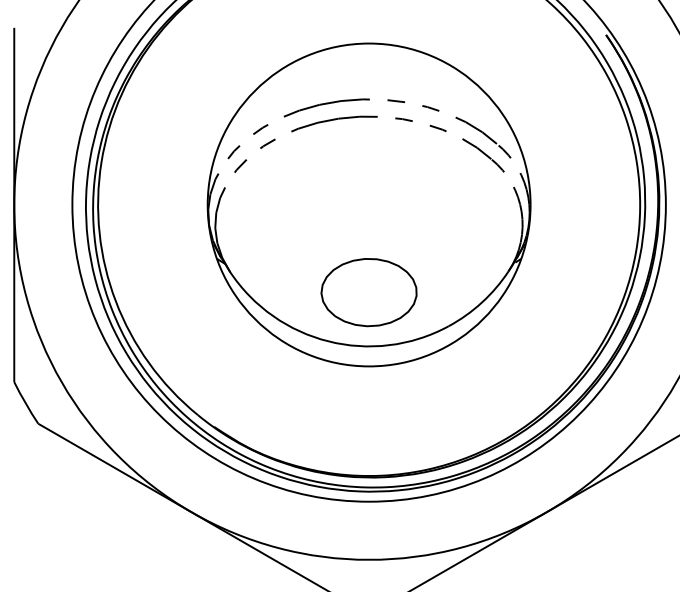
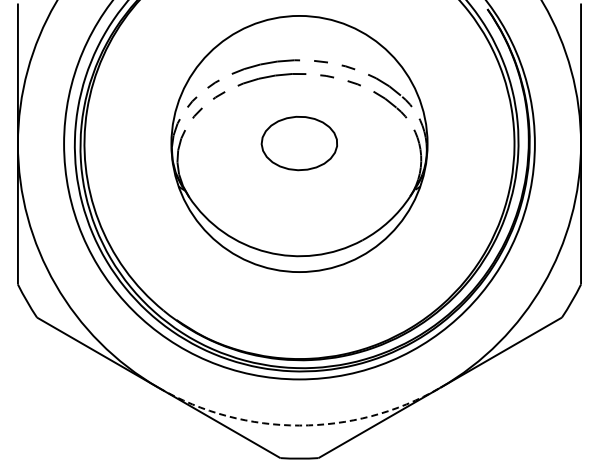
part: (367, 292) -> (298, 143), moved
arc: (369, 559) -> (299, 425), solid -> dashed

